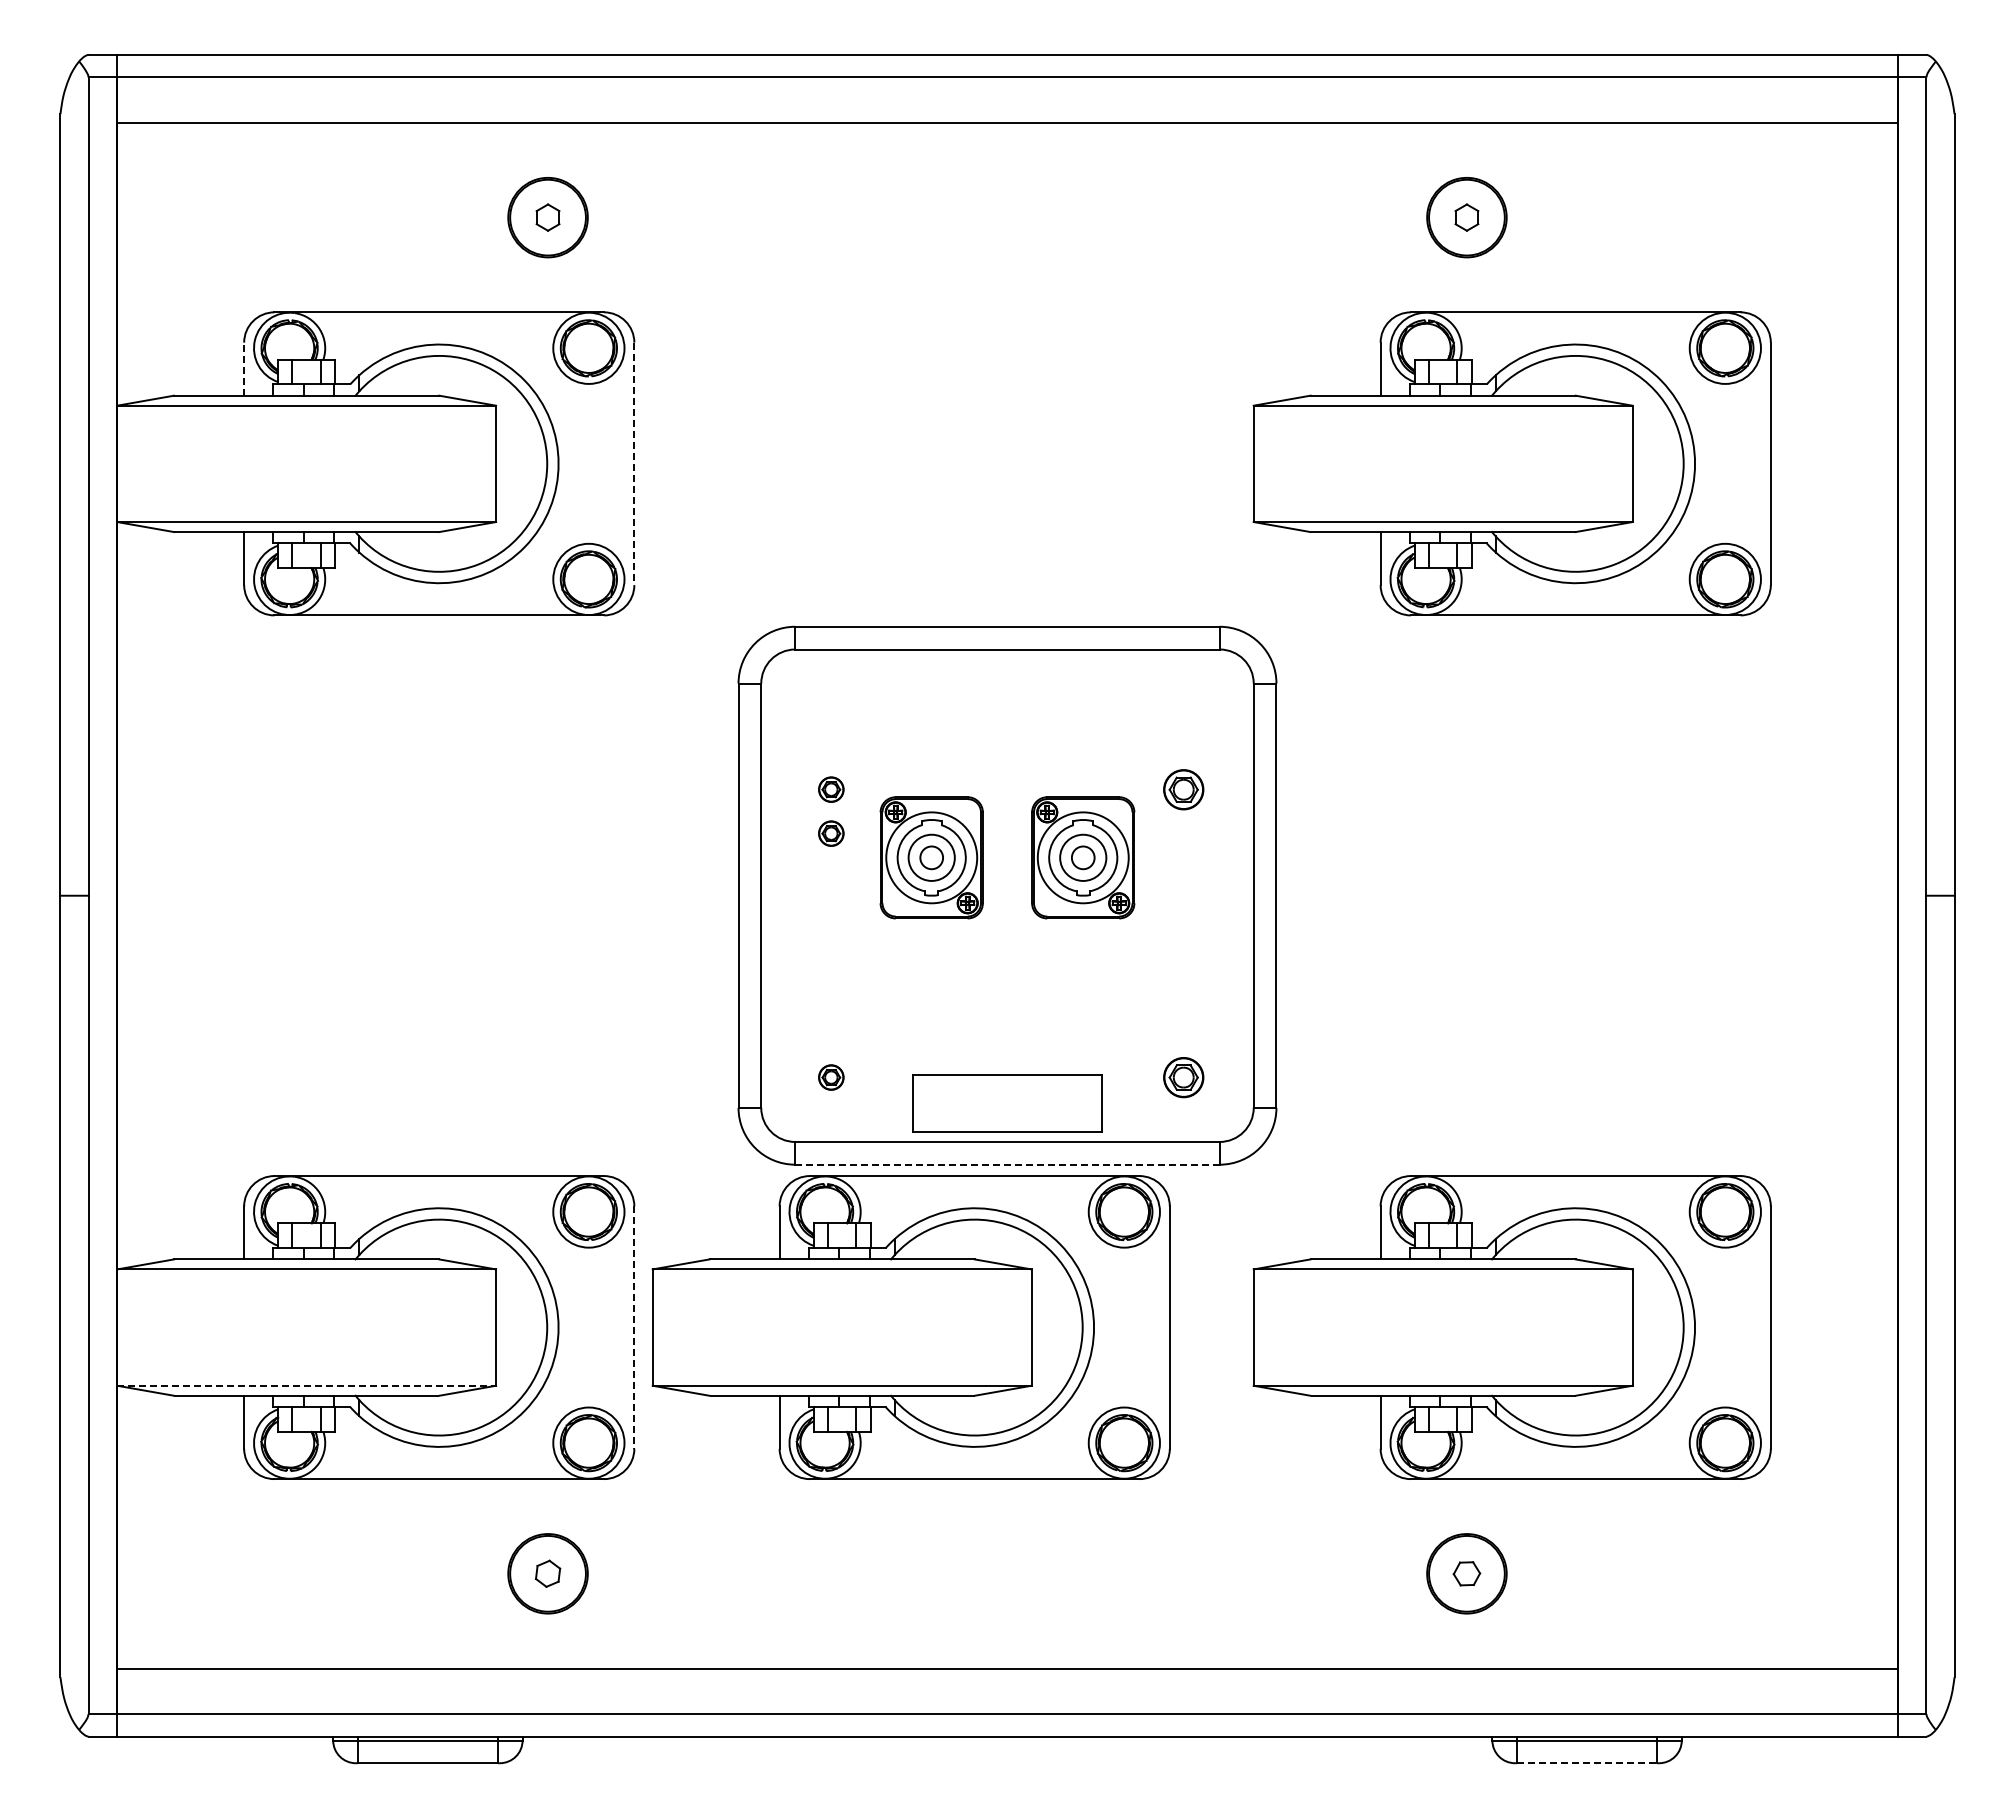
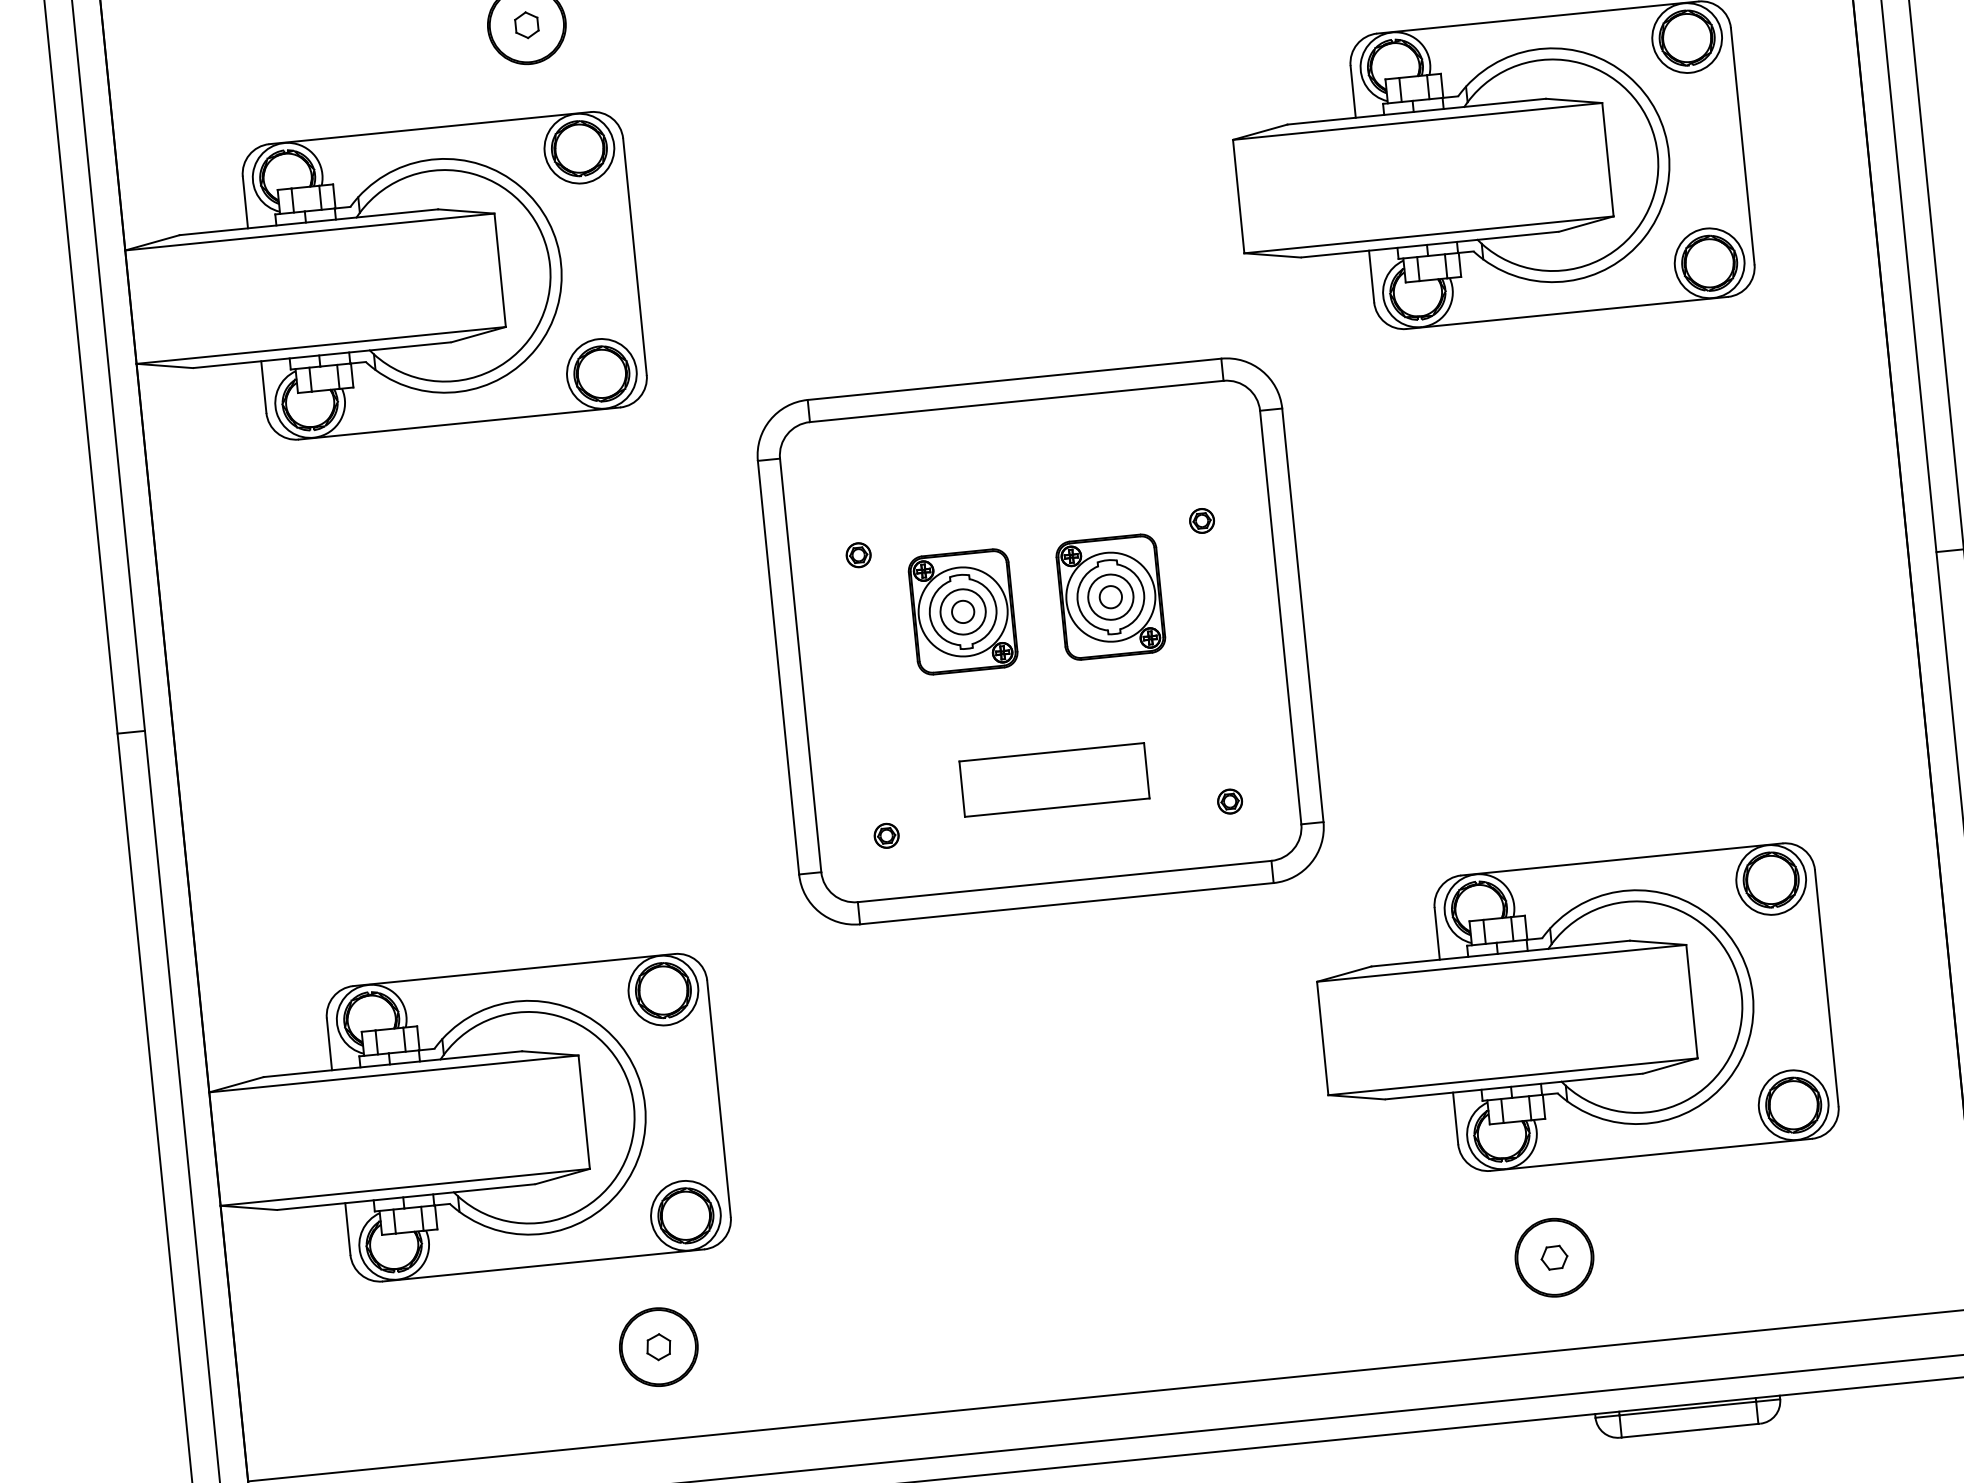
line: (244, 369) -> (245, 202), dashed -> solid
line: (634, 464) -> (635, 257), dashed -> solid
part: (1183, 789) -> (1201, 520), size x0.62
part: (831, 833) -> (863, 597), removed
part: (1183, 1077) -> (1229, 801), size x0.62
part: (1007, 1103) -> (1054, 779), moved
line: (1007, 1164) -> (1066, 903), dashed -> solid
part: (910, 1327) -> (988, 1071), removed
line: (634, 1328) -> (719, 1099), dashed -> solid
line: (307, 1385) -> (406, 1187), dashed -> solid
line: (1587, 1763) -> (1690, 1430), dashed -> solid

